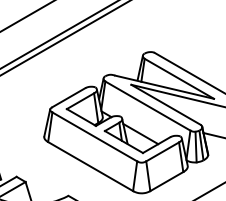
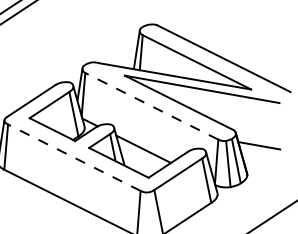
line: (147, 105) -> (151, 105), solid -> dashed
line: (94, 136) -> (73, 157), solid -> dashed

